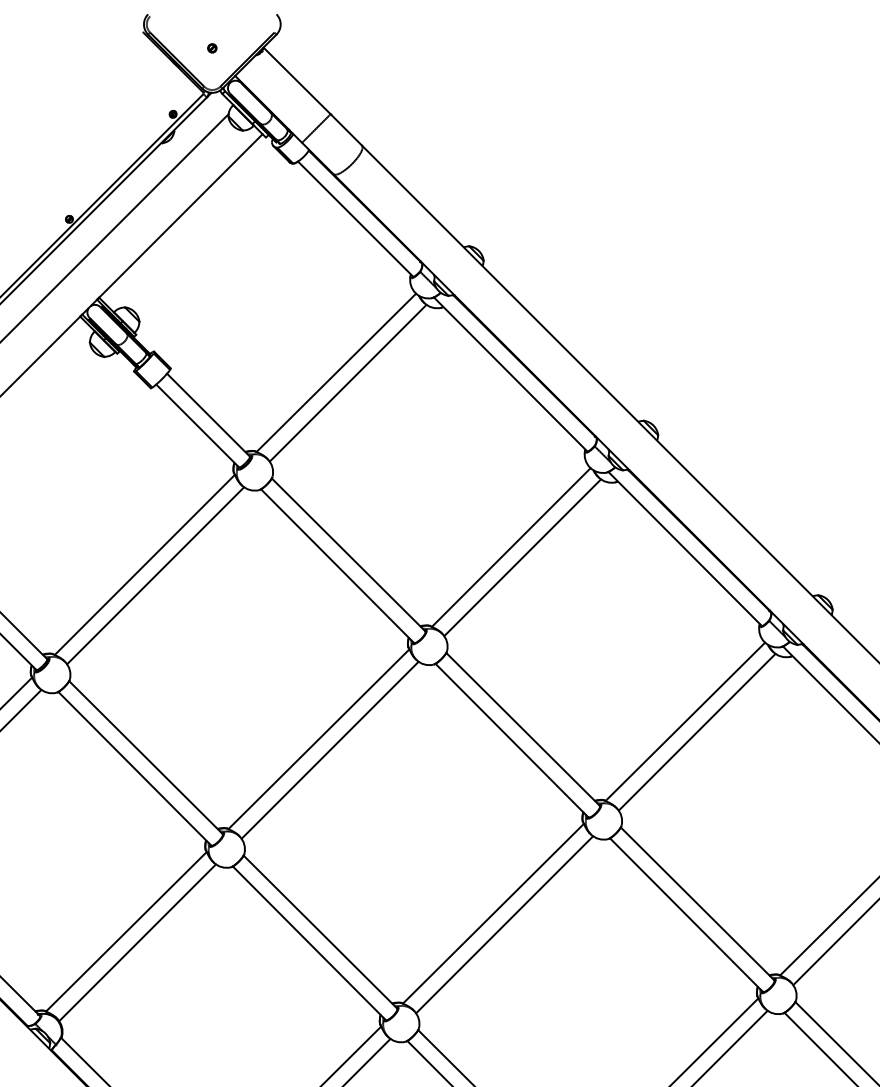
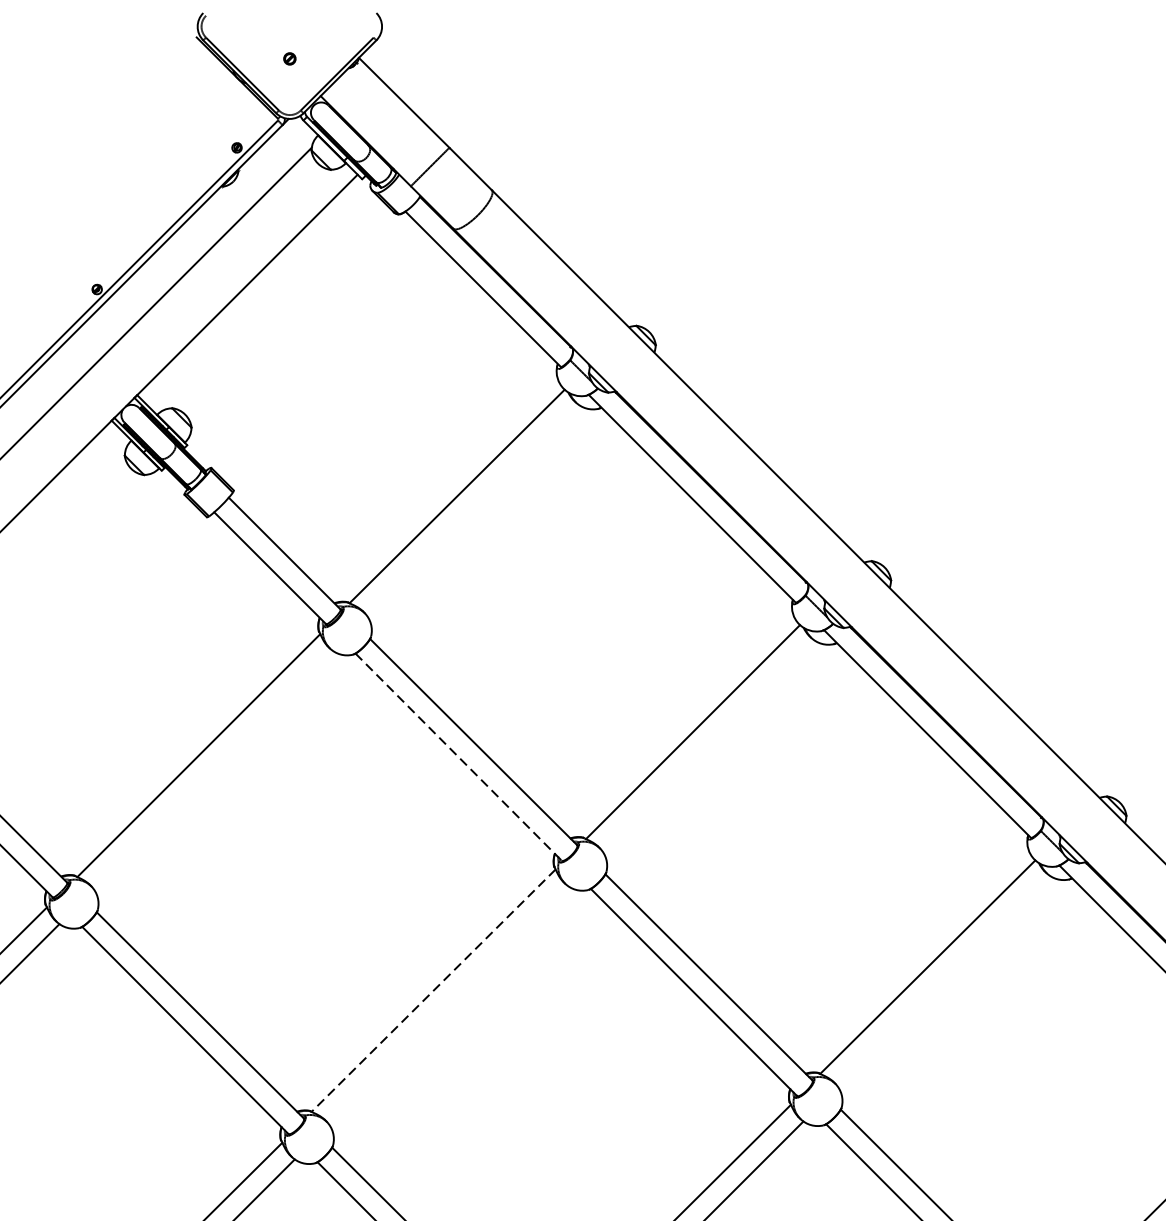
line: (347, 382) -> (472, 509), removed
line: (522, 557) -> (708, 745), removed
line: (337, 566) -> (458, 757), solid -> dashed
line: (155, 575) -> (213, 769), removed
line: (696, 731) -> (942, 980), removed
line: (318, 739) -> (433, 990), solid -> dashed
line: (329, 749) -> (447, 1004), removed

